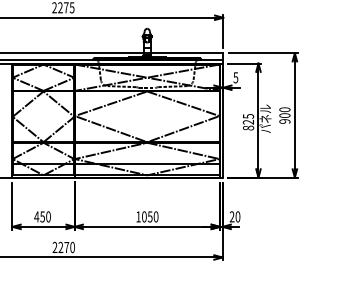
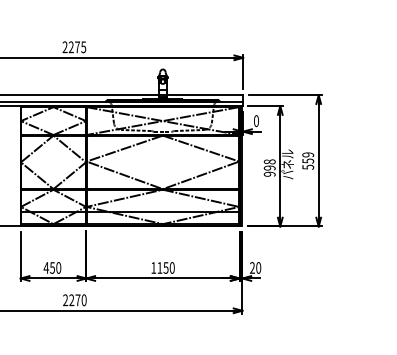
text: (234, 77) -> (255, 120), 5 -> 0
text: (285, 115) -> (308, 160), 900 -> 559
text: (248, 121) -> (269, 167), 825 -> 998
text: (144, 216) -> (159, 267), 1050 -> 1150

